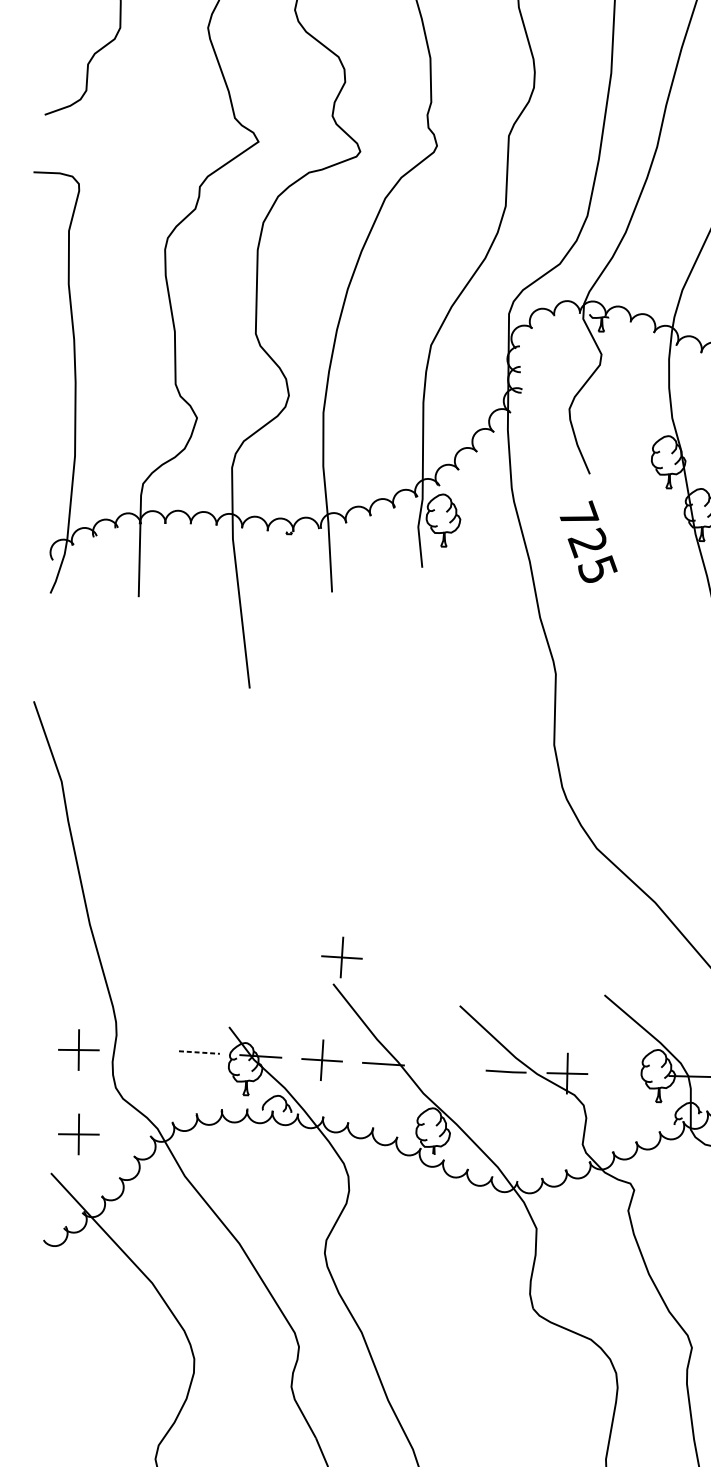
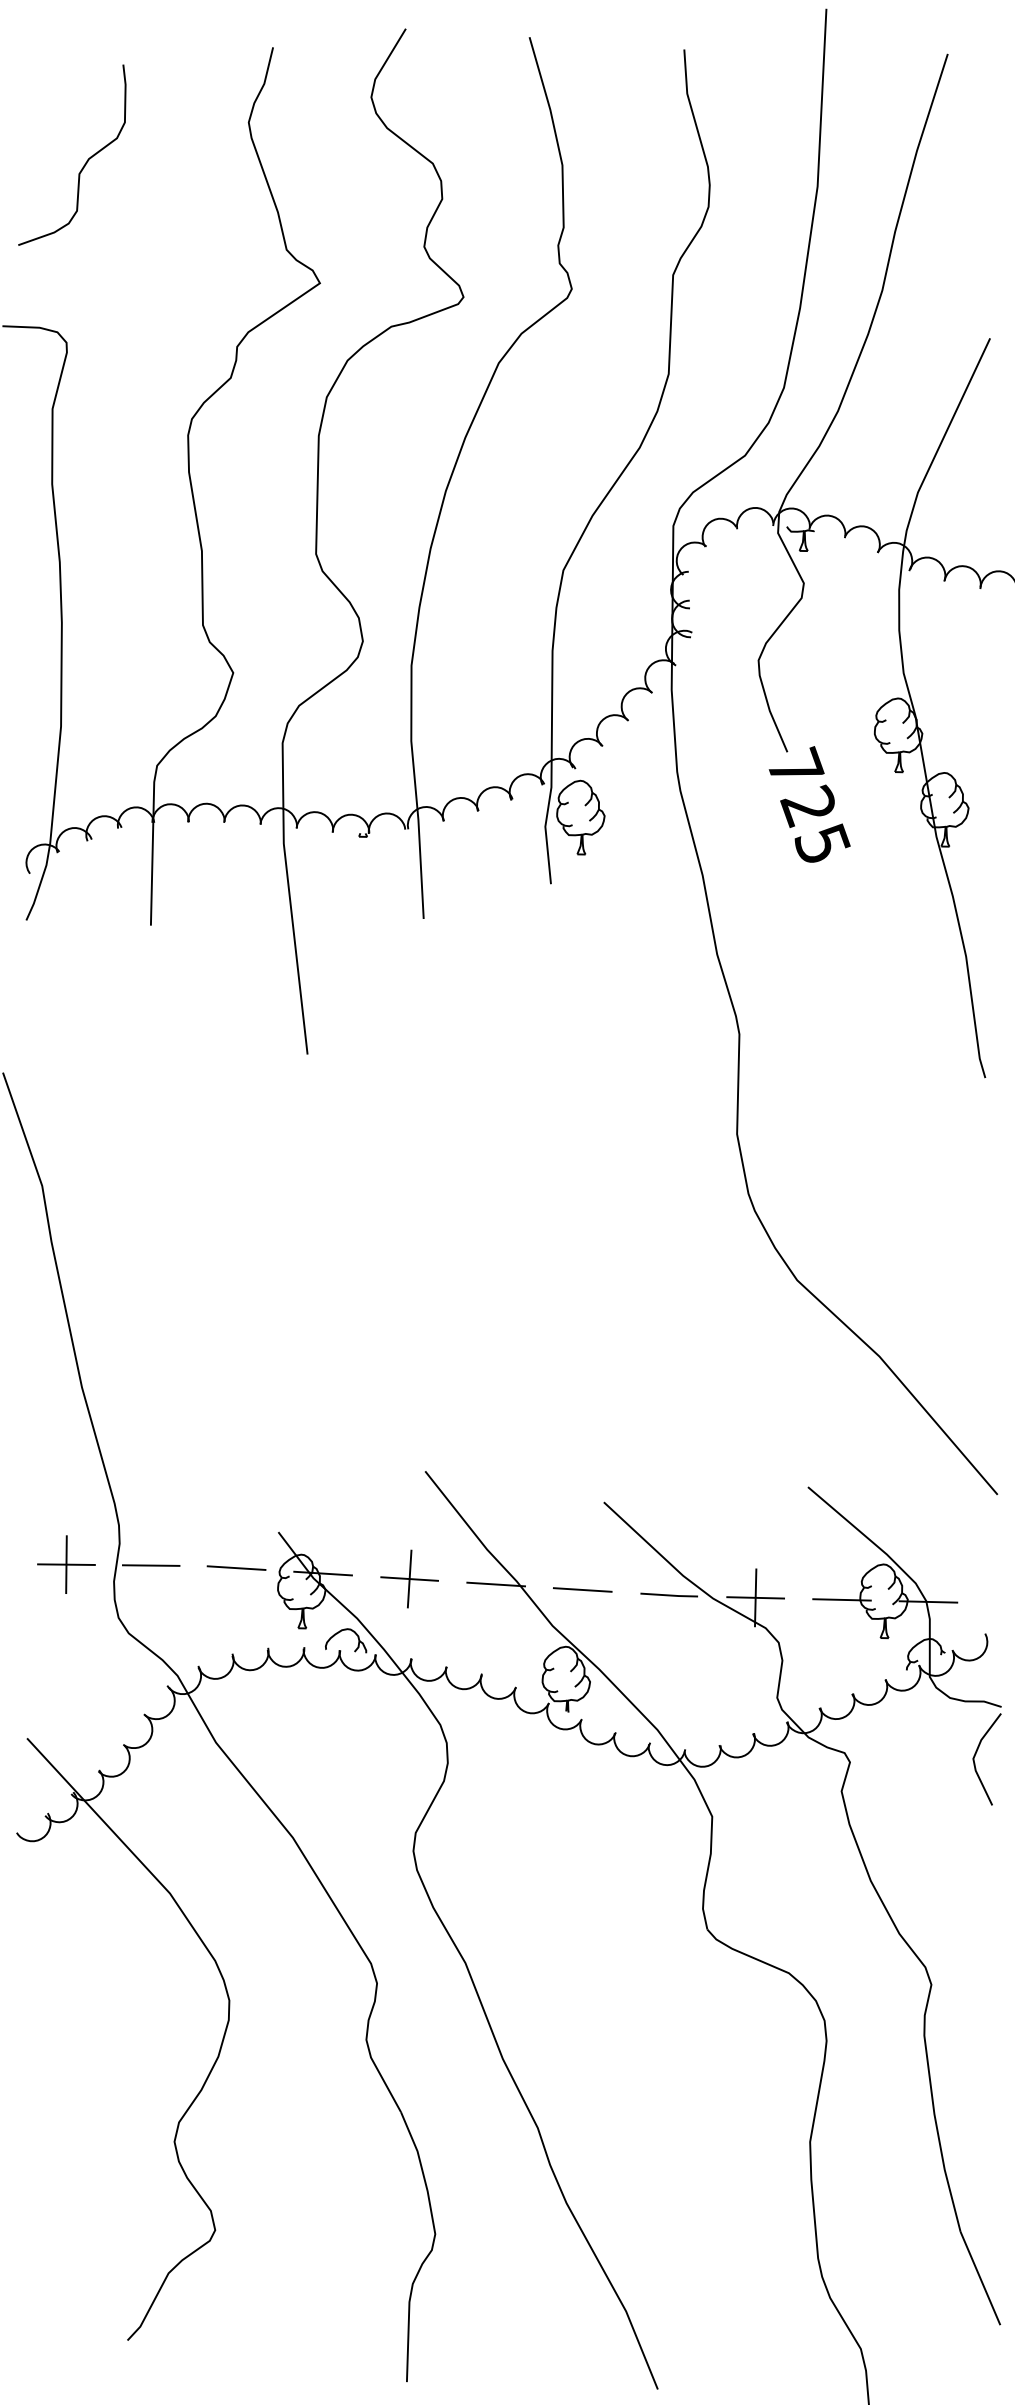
text: (588, 541) -> (809, 804), moved
part: (341, 957) -> (437, 1433), removed
line: (138, 1050) -> (150, 1565), added
line: (199, 1052) -> (236, 1568), dashed -> solid
line: (444, 1067) -> (582, 1589), added
line: (628, 1074) -> (841, 1599), added
part: (78, 1134) -> (66, 1683), removed

